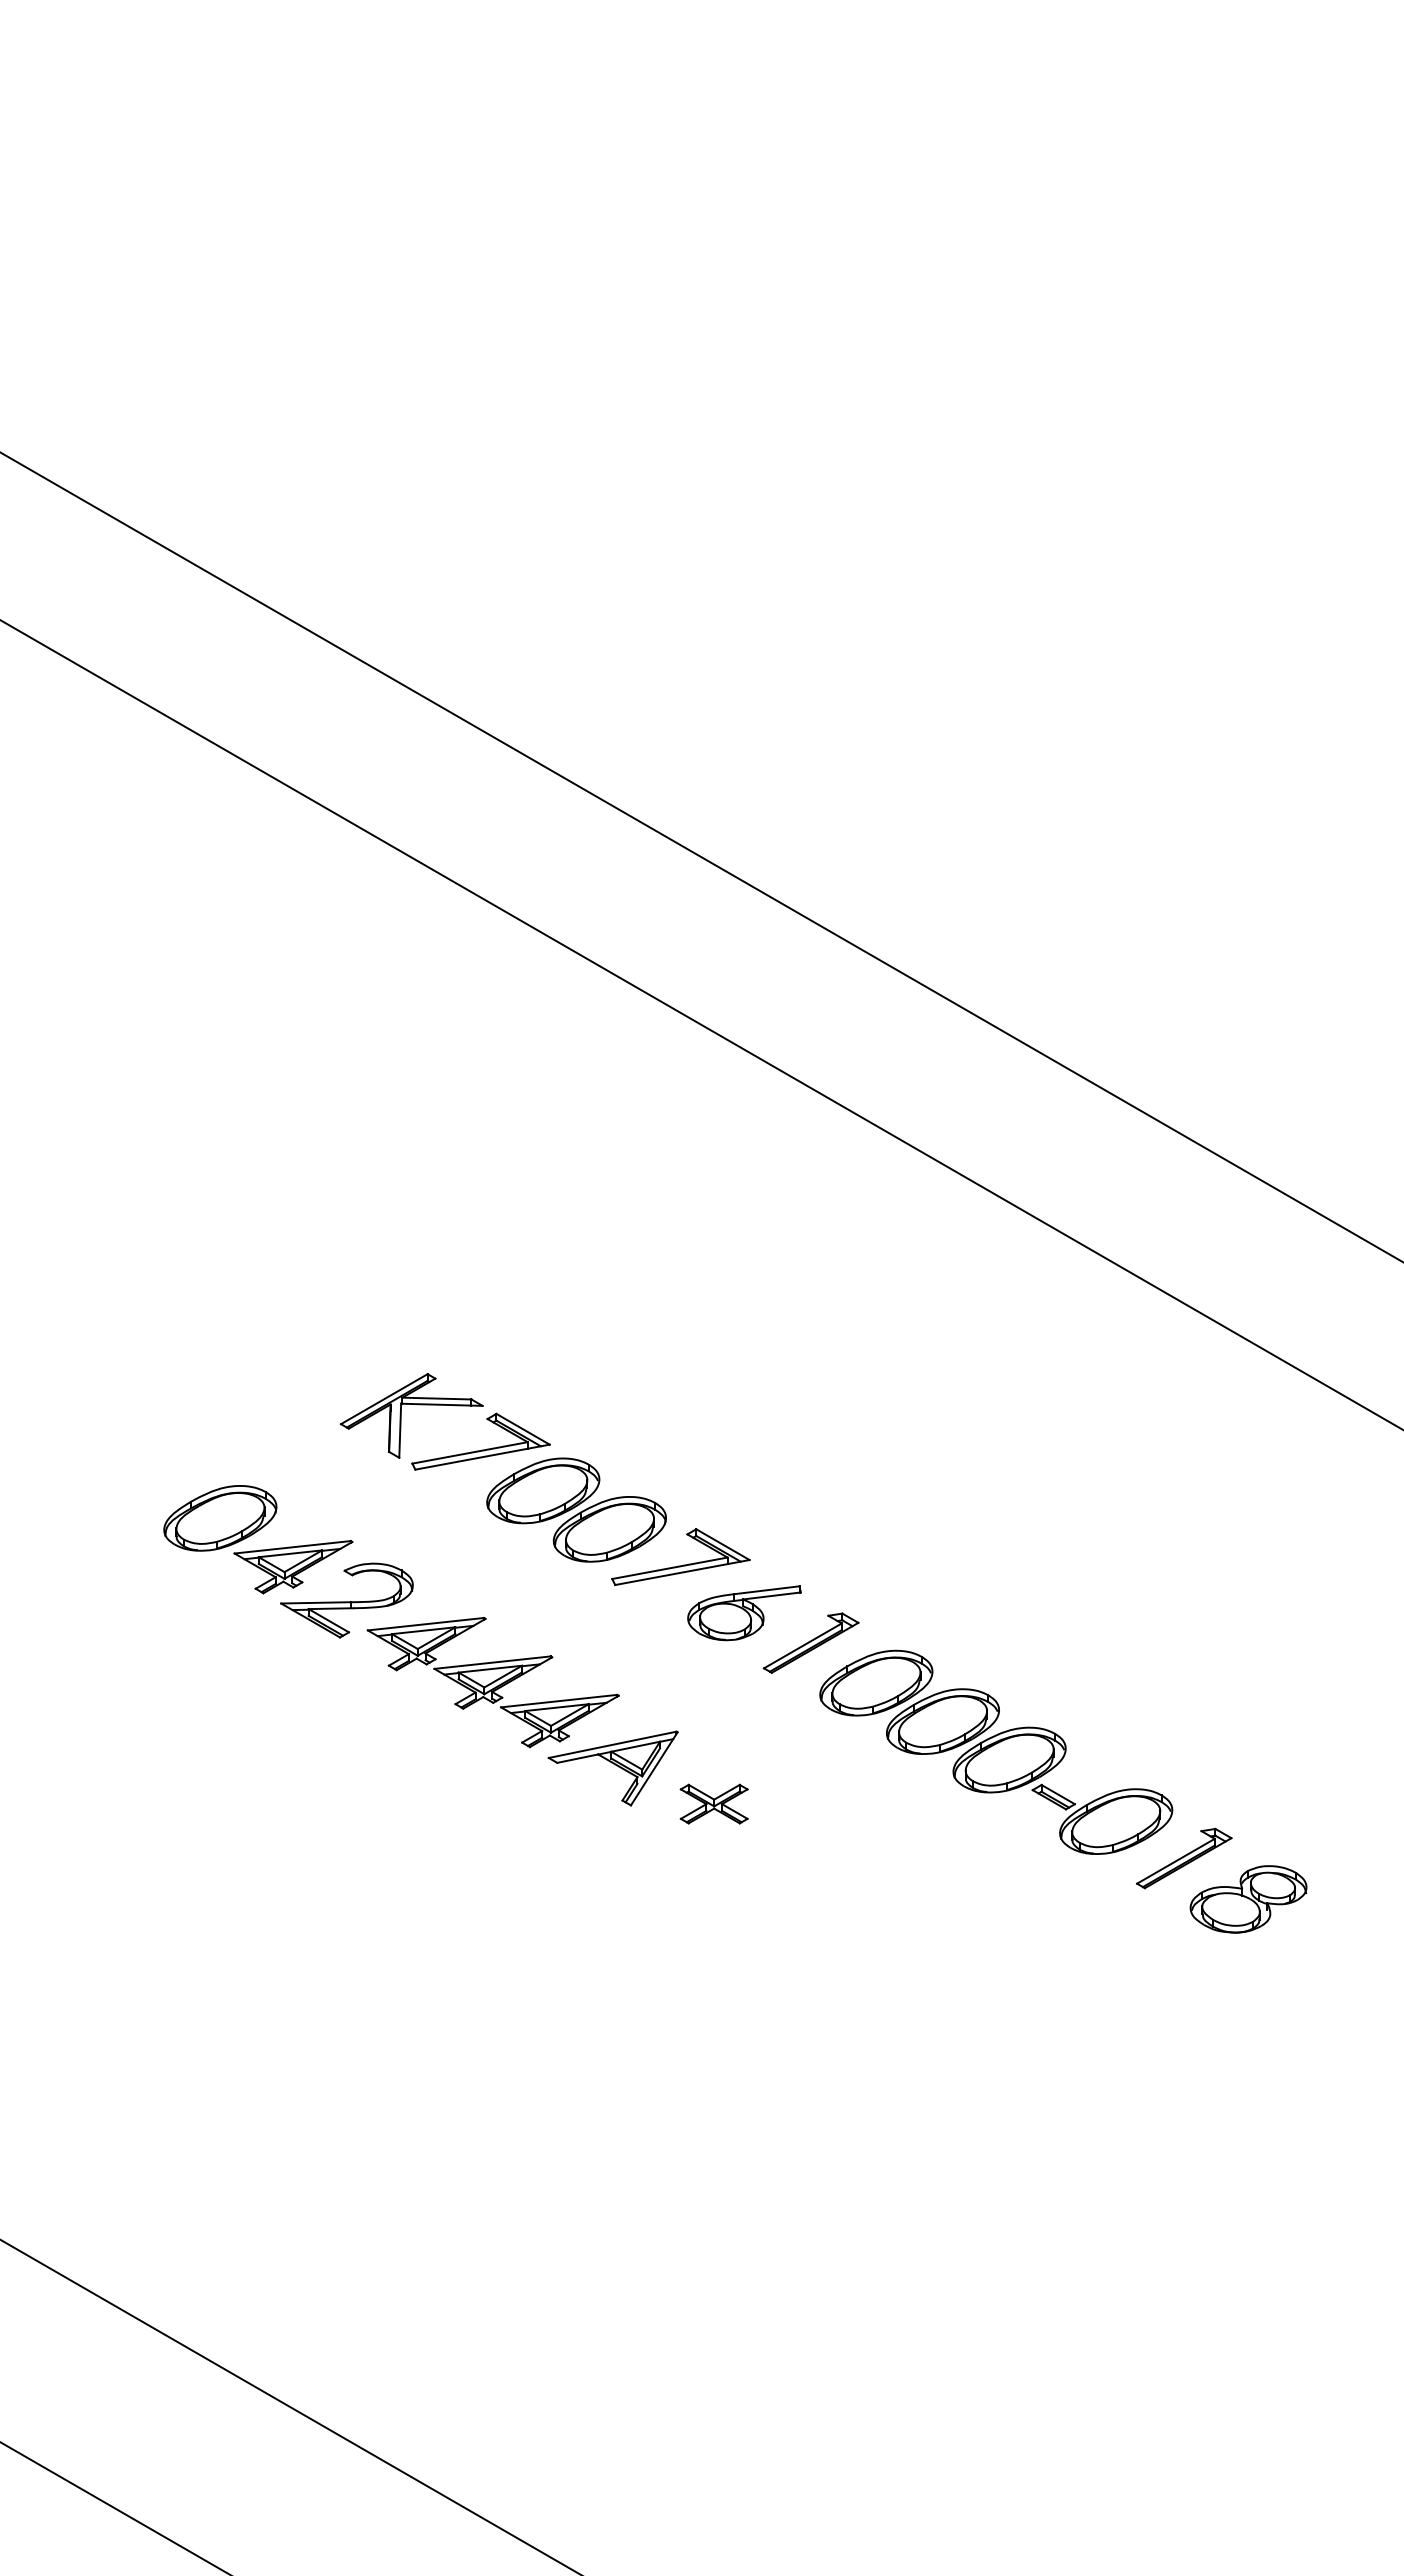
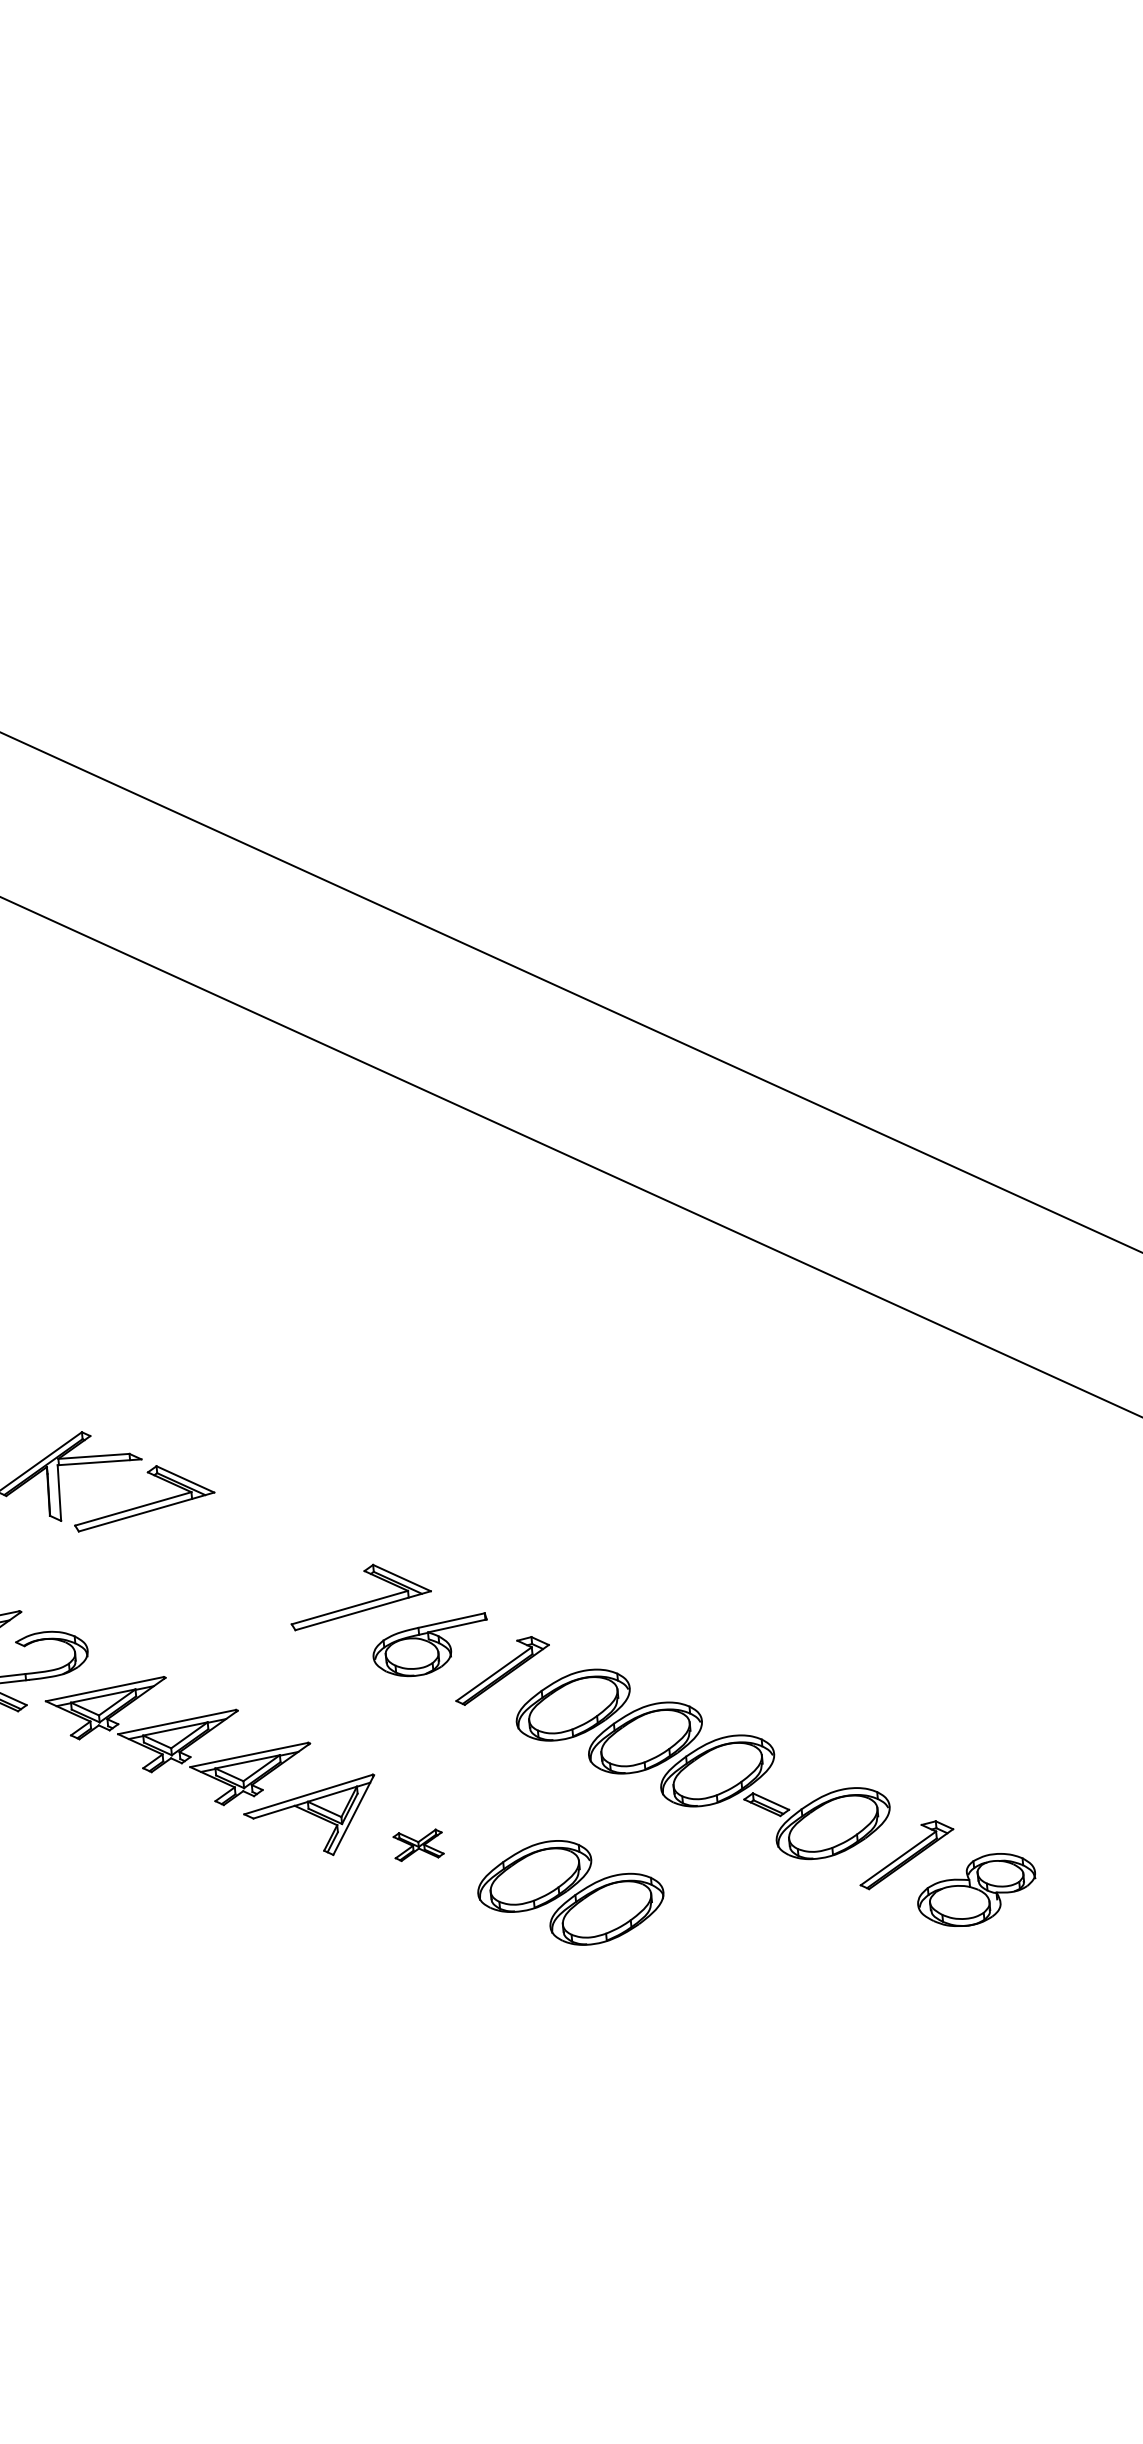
part: (576, 1509) -> (570, 1892), moved
part: (713, 1803) -> (417, 1844), size x0.7

